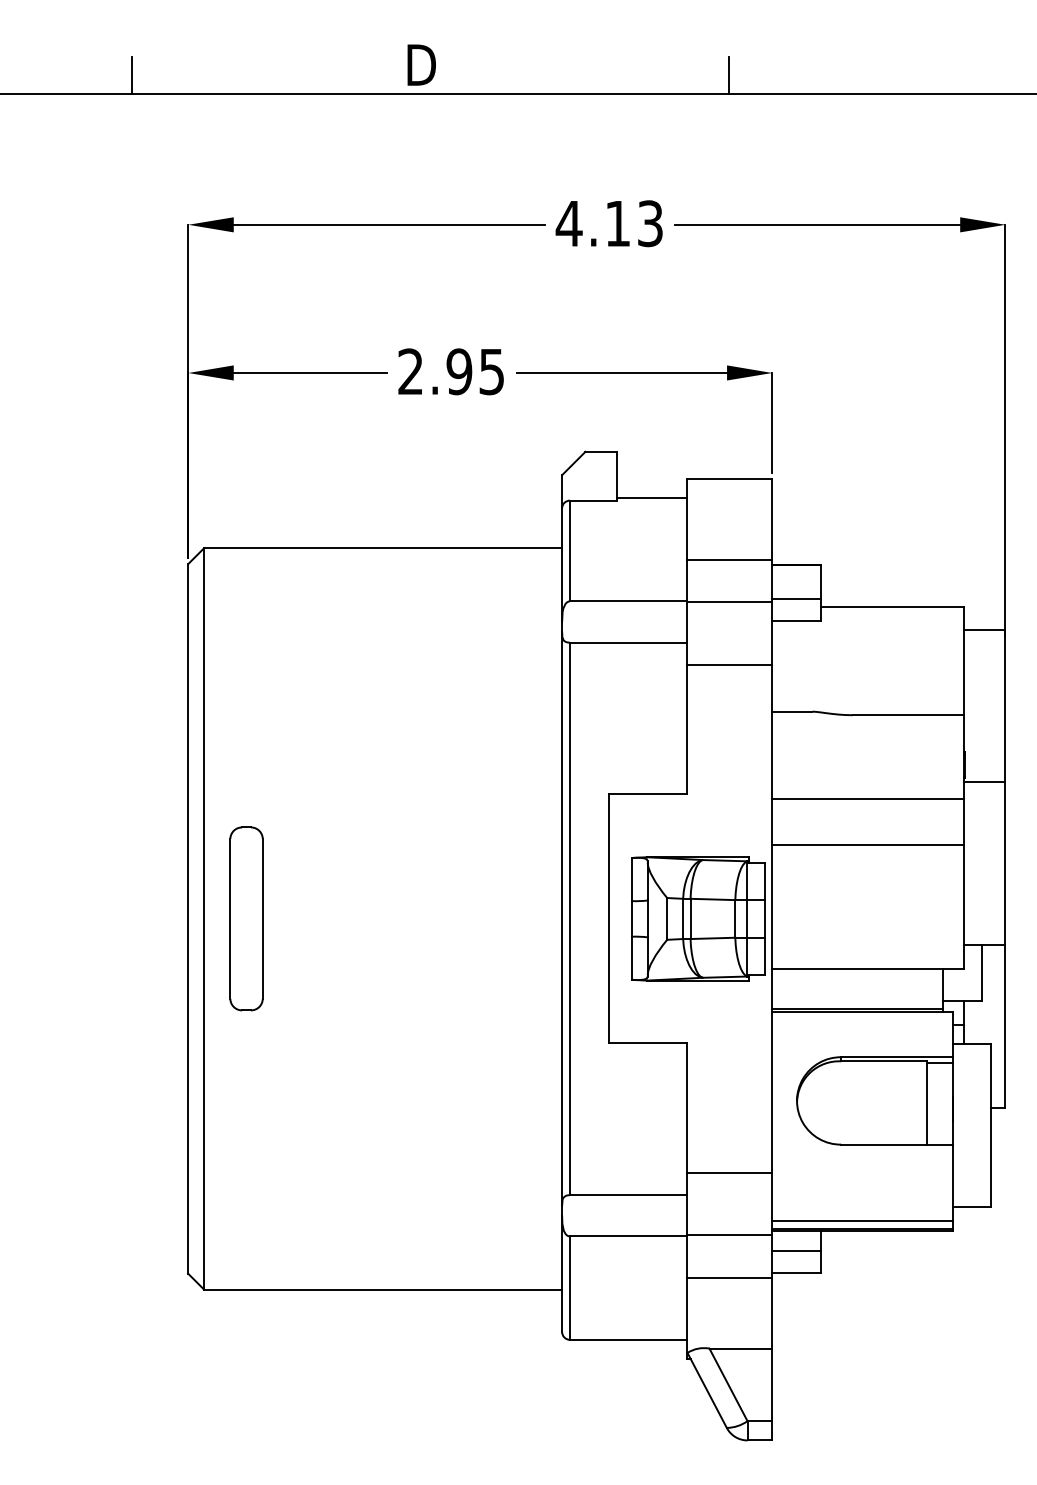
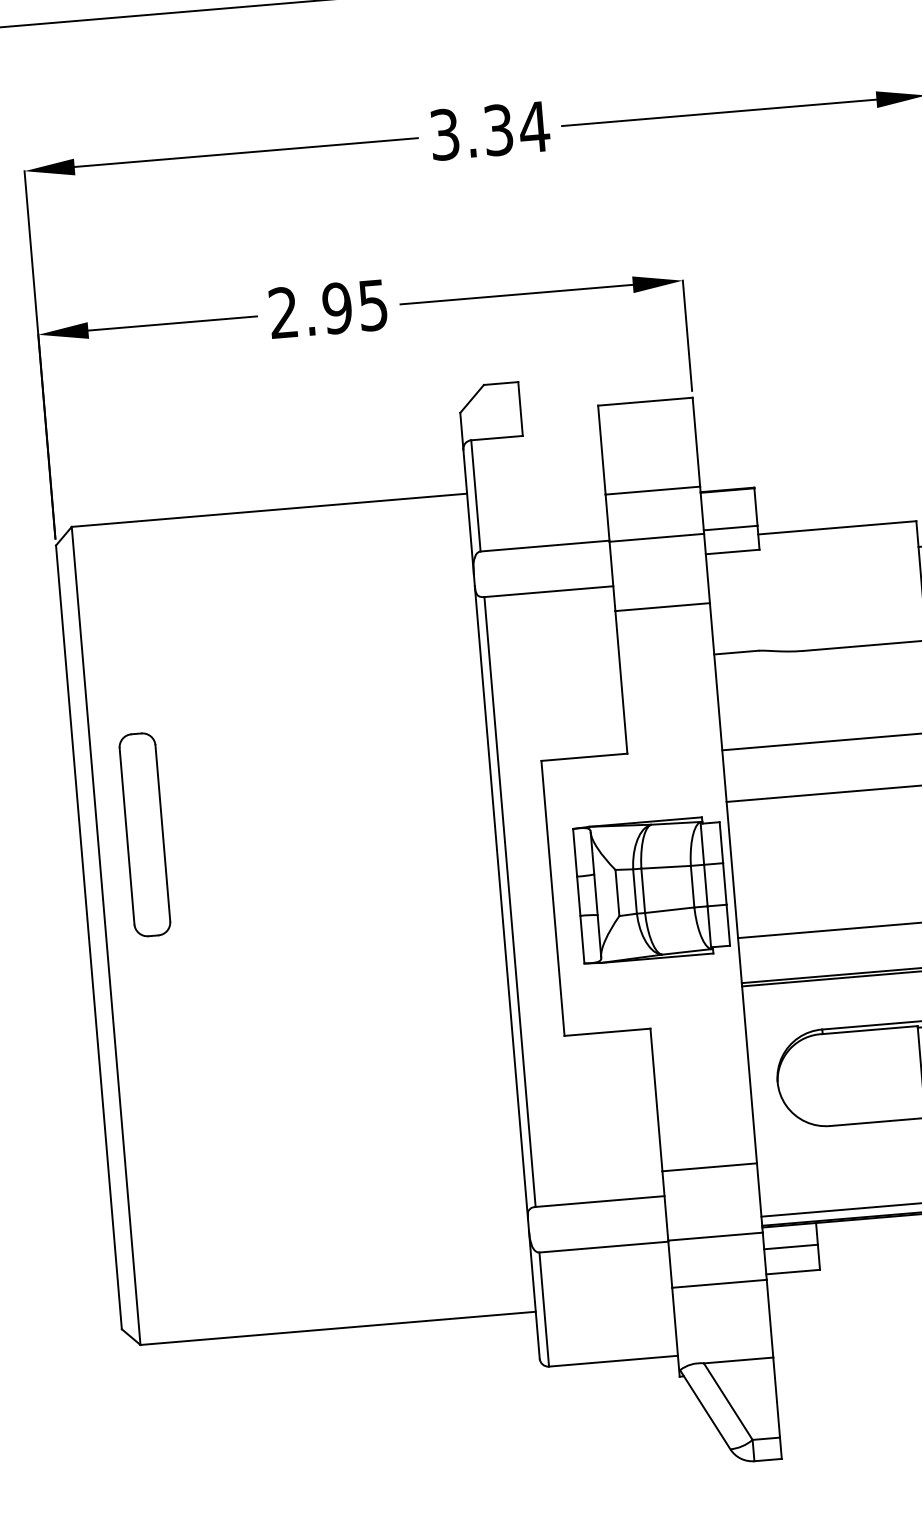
text: (609, 223) -> (489, 130), 4.13 -> 3.34
line: (651, 498) -> (561, 430), removed
part: (246, 918) -> (144, 834), moved

